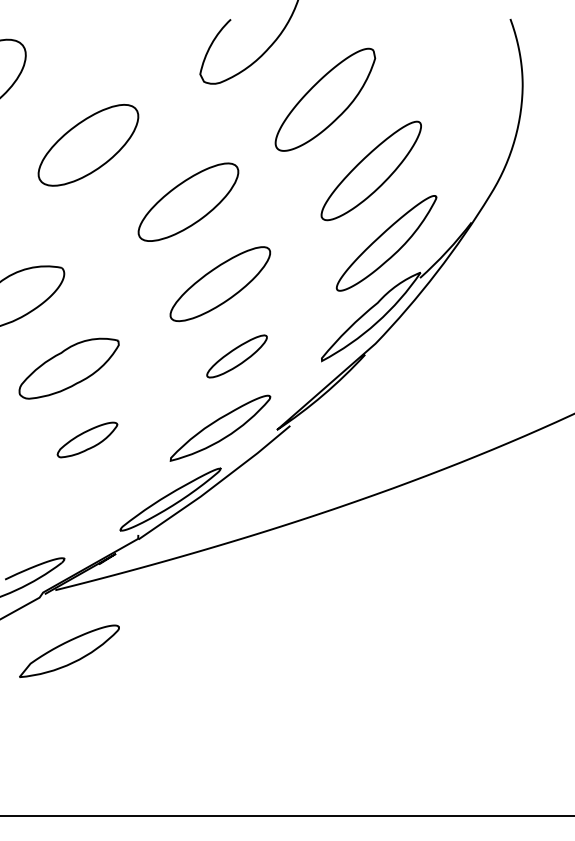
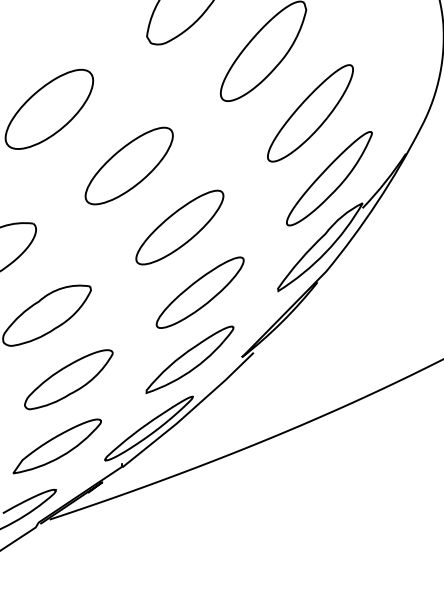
part: (188, 201) -> (129, 165), moved
part: (236, 356) -> (199, 292), size x1.67
part: (87, 439) -> (68, 379), size x1.67
part: (69, 650) -> (57, 445), moved

